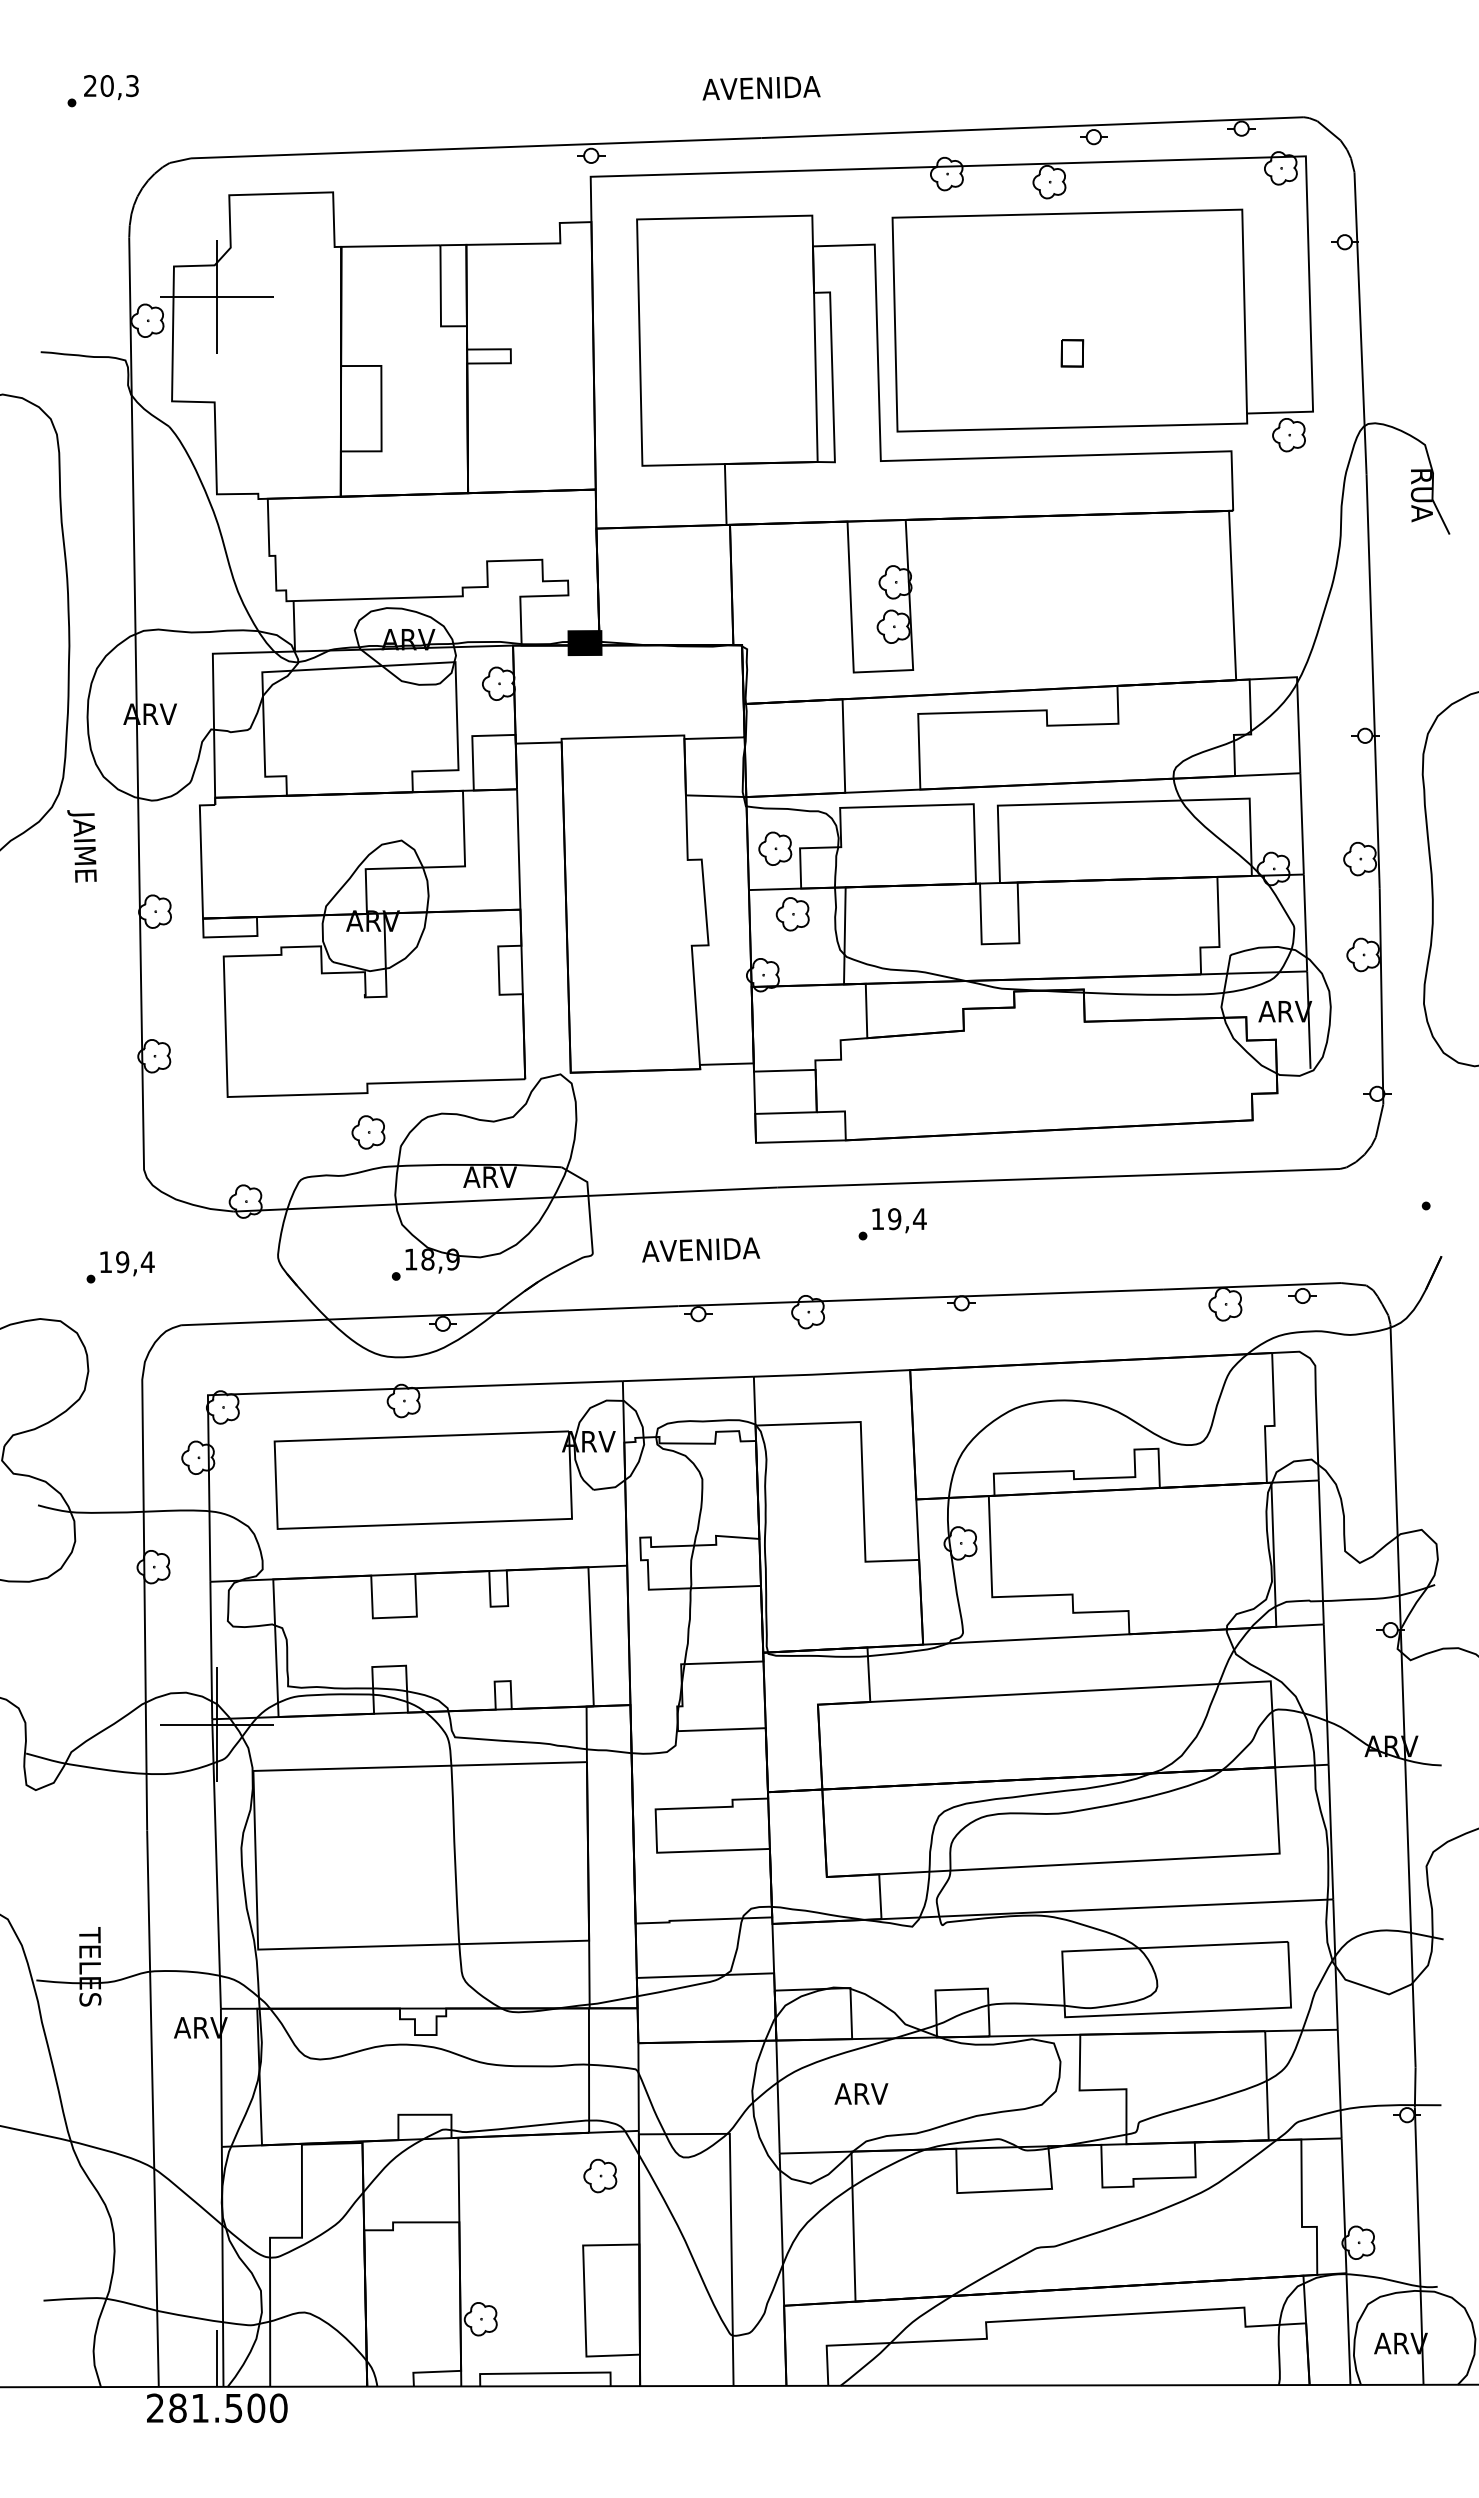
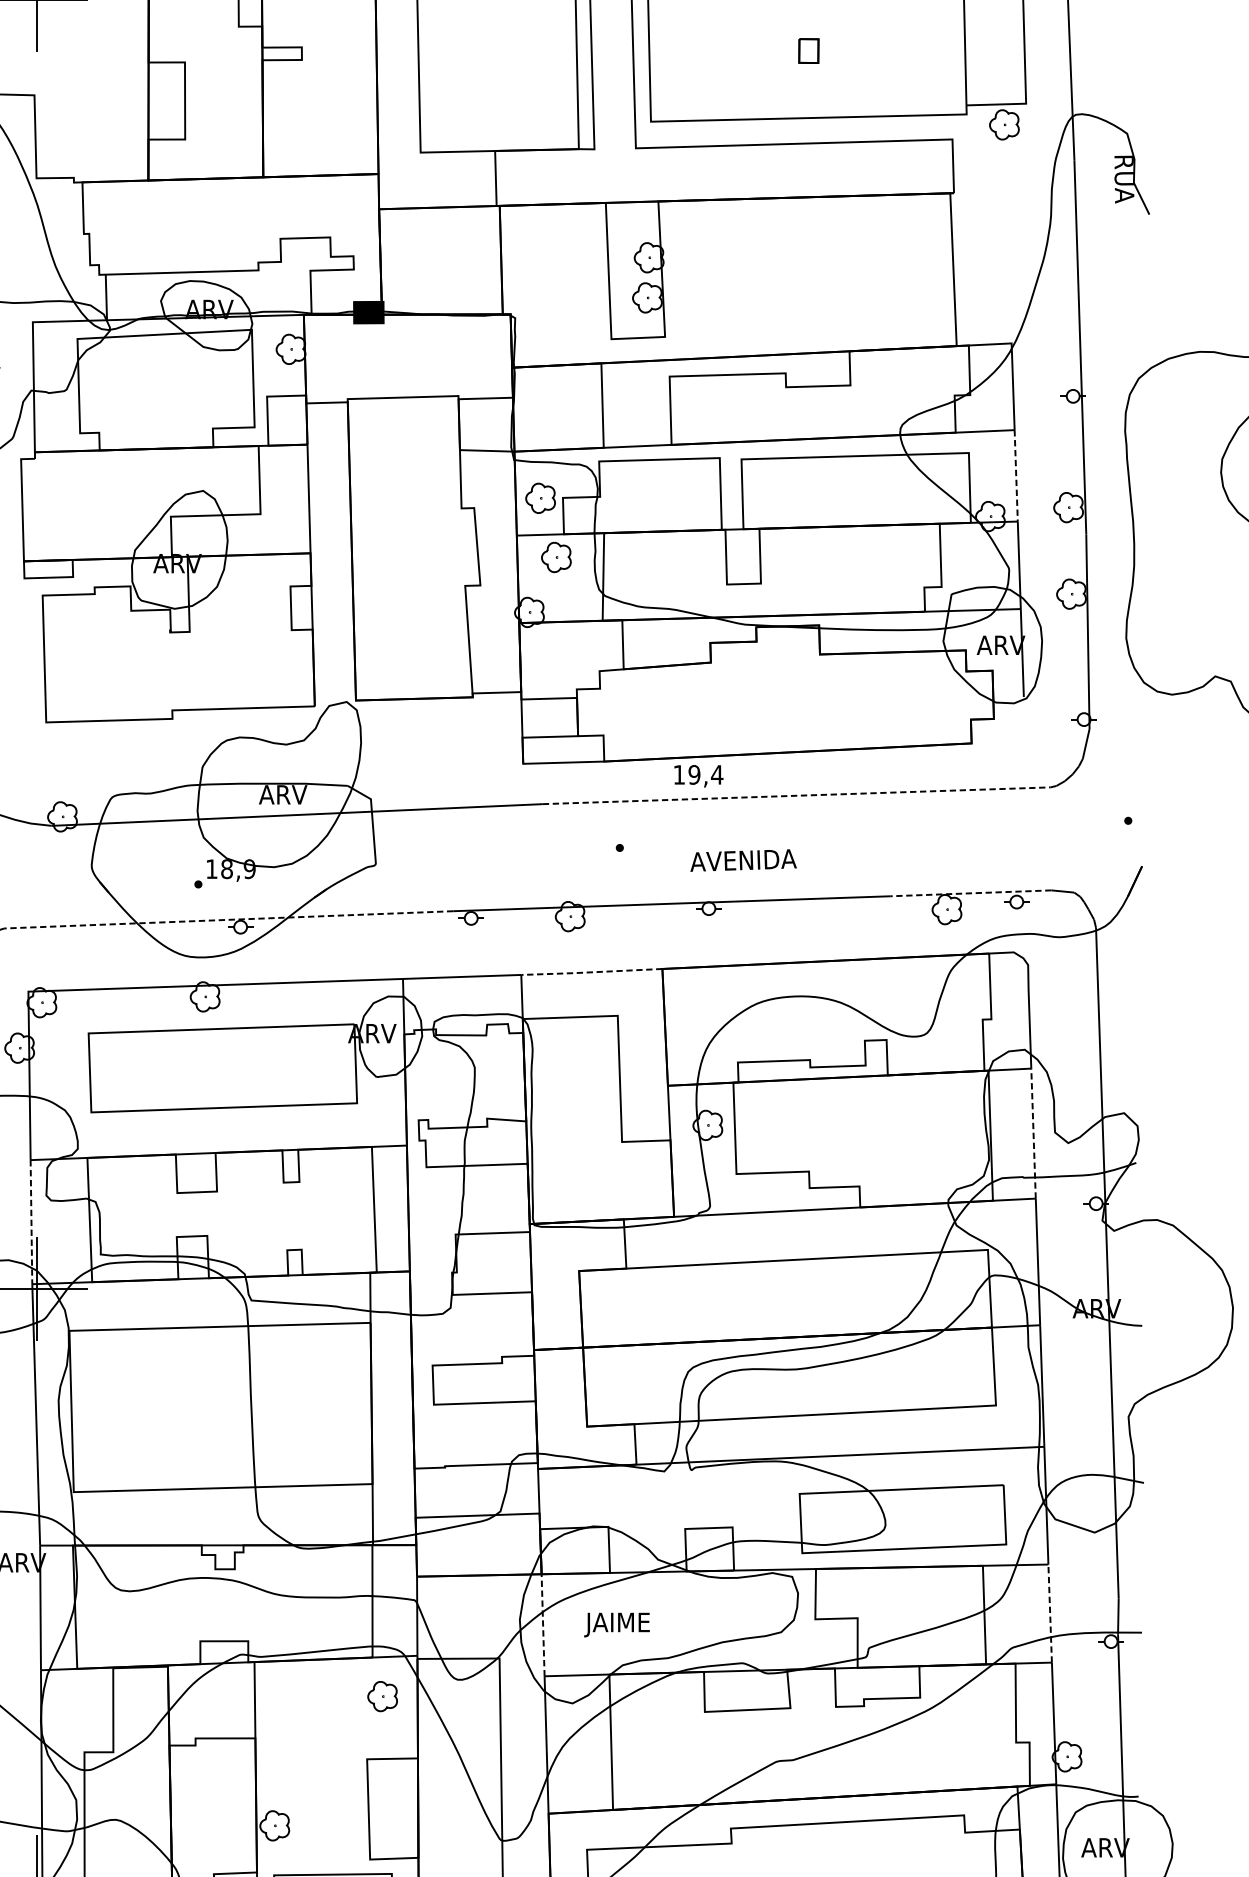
line: (1302, 823) -> (1016, 475), solid -> dashed
part: (368, 1132) -> (173, 754), removed
line: (1059, 1178) -> (797, 796), solid -> dashed
text: (899, 1220) -> (698, 776), moved
text: (701, 1249) -> (743, 860), moved
line: (1251, 1286) -> (970, 893), solid -> dashed
line: (429, 1315) -> (228, 919), solid -> dashed
line: (830, 1373) -> (590, 972), solid -> dashed
line: (1321, 1551) -> (1033, 1132), solid -> dashed
line: (211, 1650) -> (31, 1222), solid -> dashed
line: (1339, 2083) -> (1049, 1613), solid -> dashed
text: (859, 2096) -> (616, 1624), ARV -> JAIME
line: (778, 2097) -> (543, 1625), solid -> dashed

